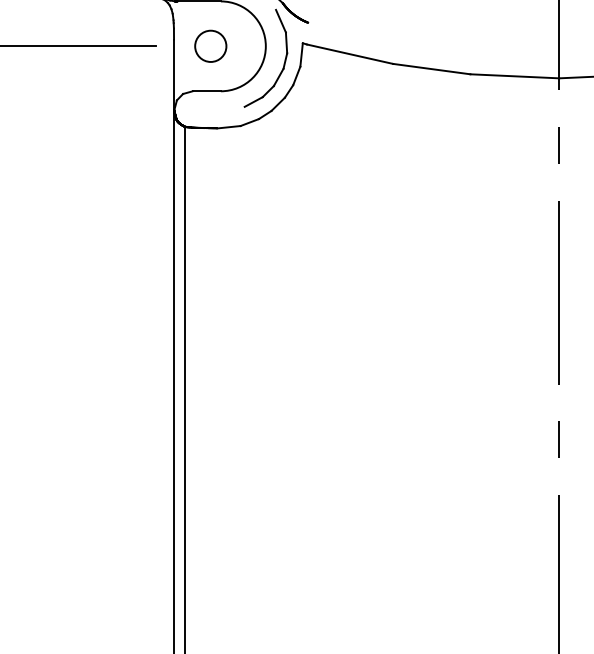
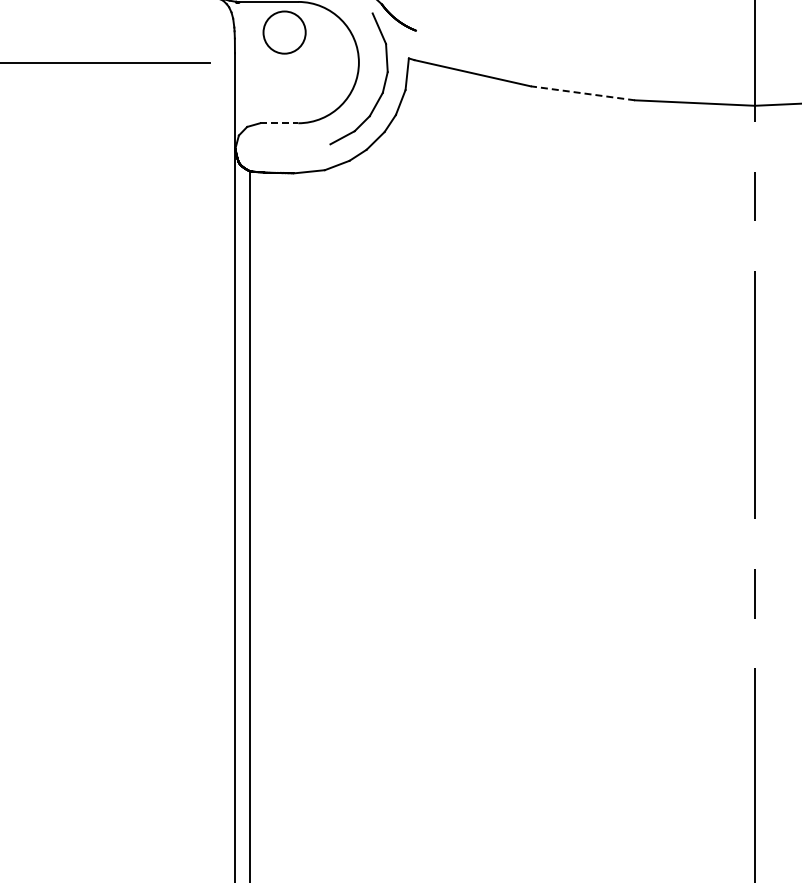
circle: (210, 46) -> (284, 32), moved
line: (431, 69) -> (582, 93), solid -> dashed
line: (207, 91) -> (279, 123), solid -> dashed

